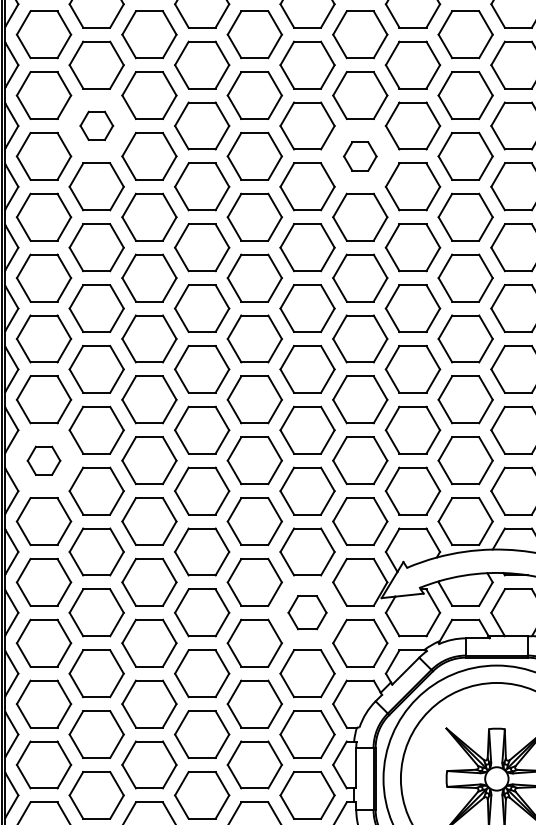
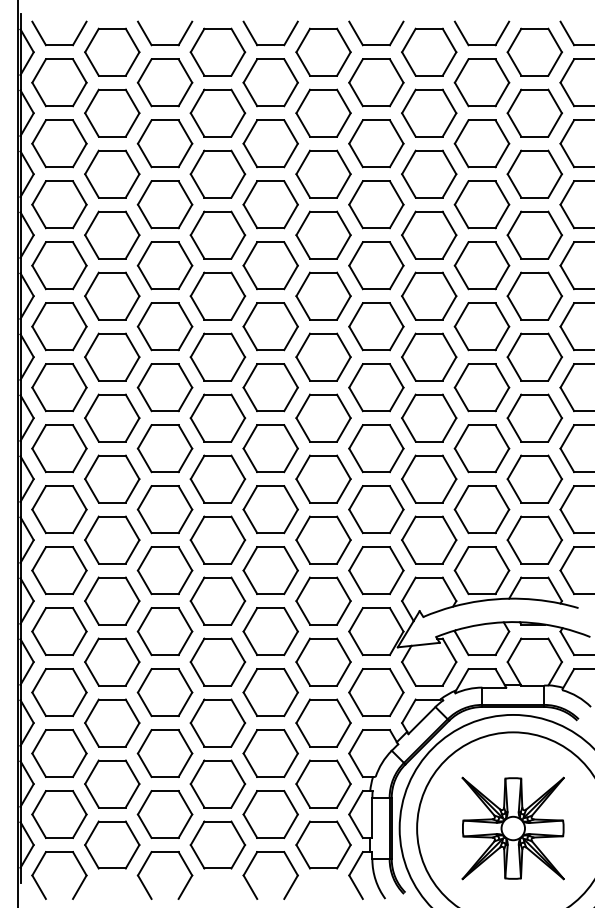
part: (96, 125) -> (112, 173), size x1.67
part: (360, 156) -> (376, 204), size x1.67
part: (44, 460) -> (59, 509), size x1.67
part: (307, 612) -> (323, 661), size x1.43

